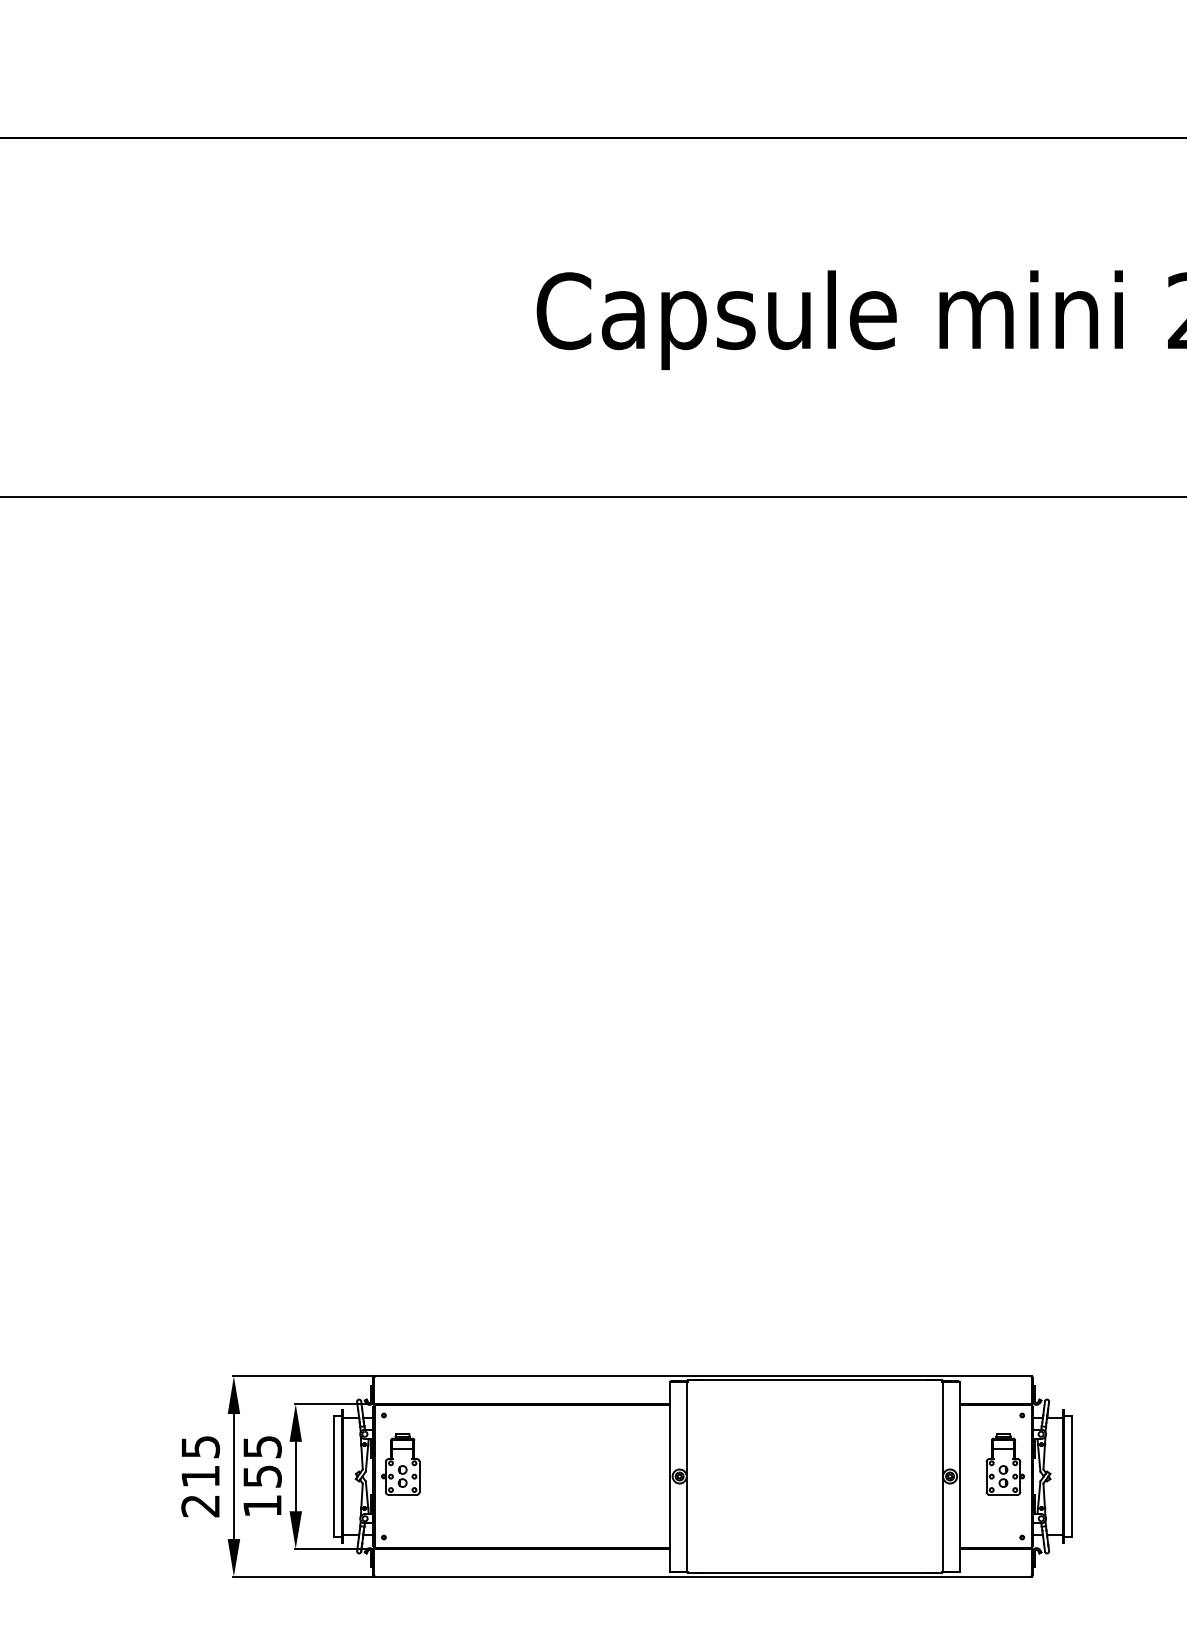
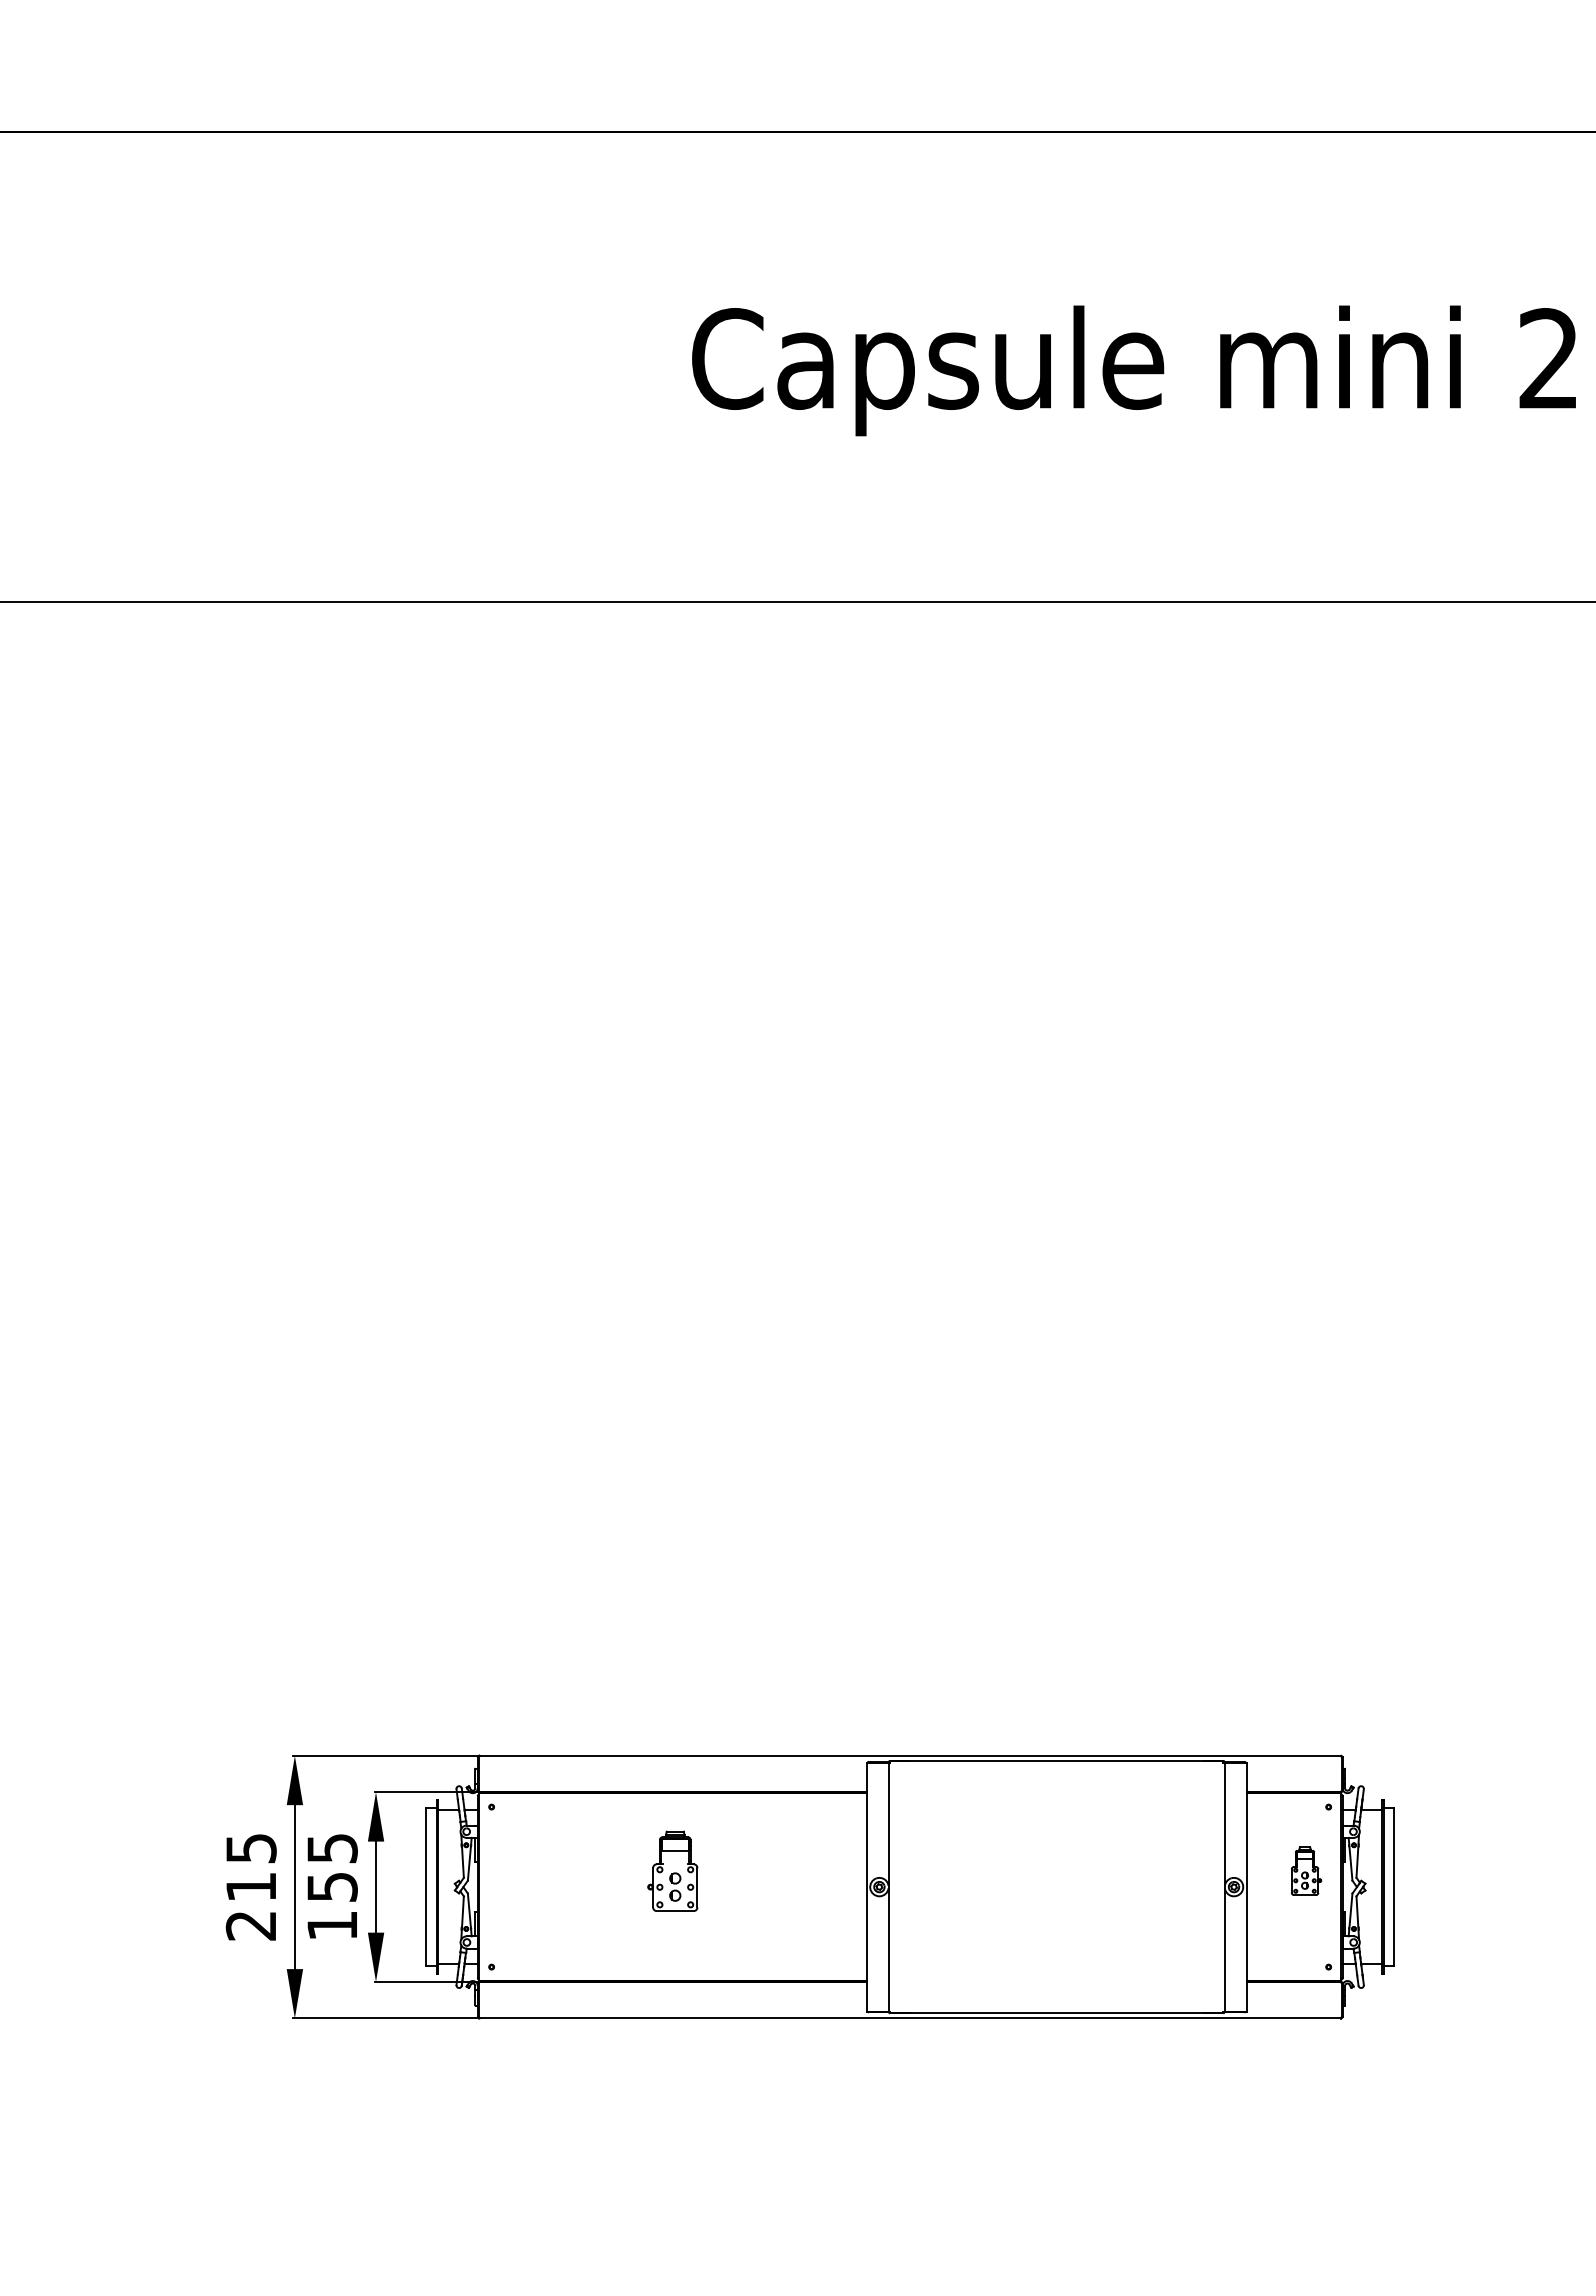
part: (400, 1463) -> (672, 1870), moved
part: (1005, 1463) -> (1306, 1870), size x0.6

